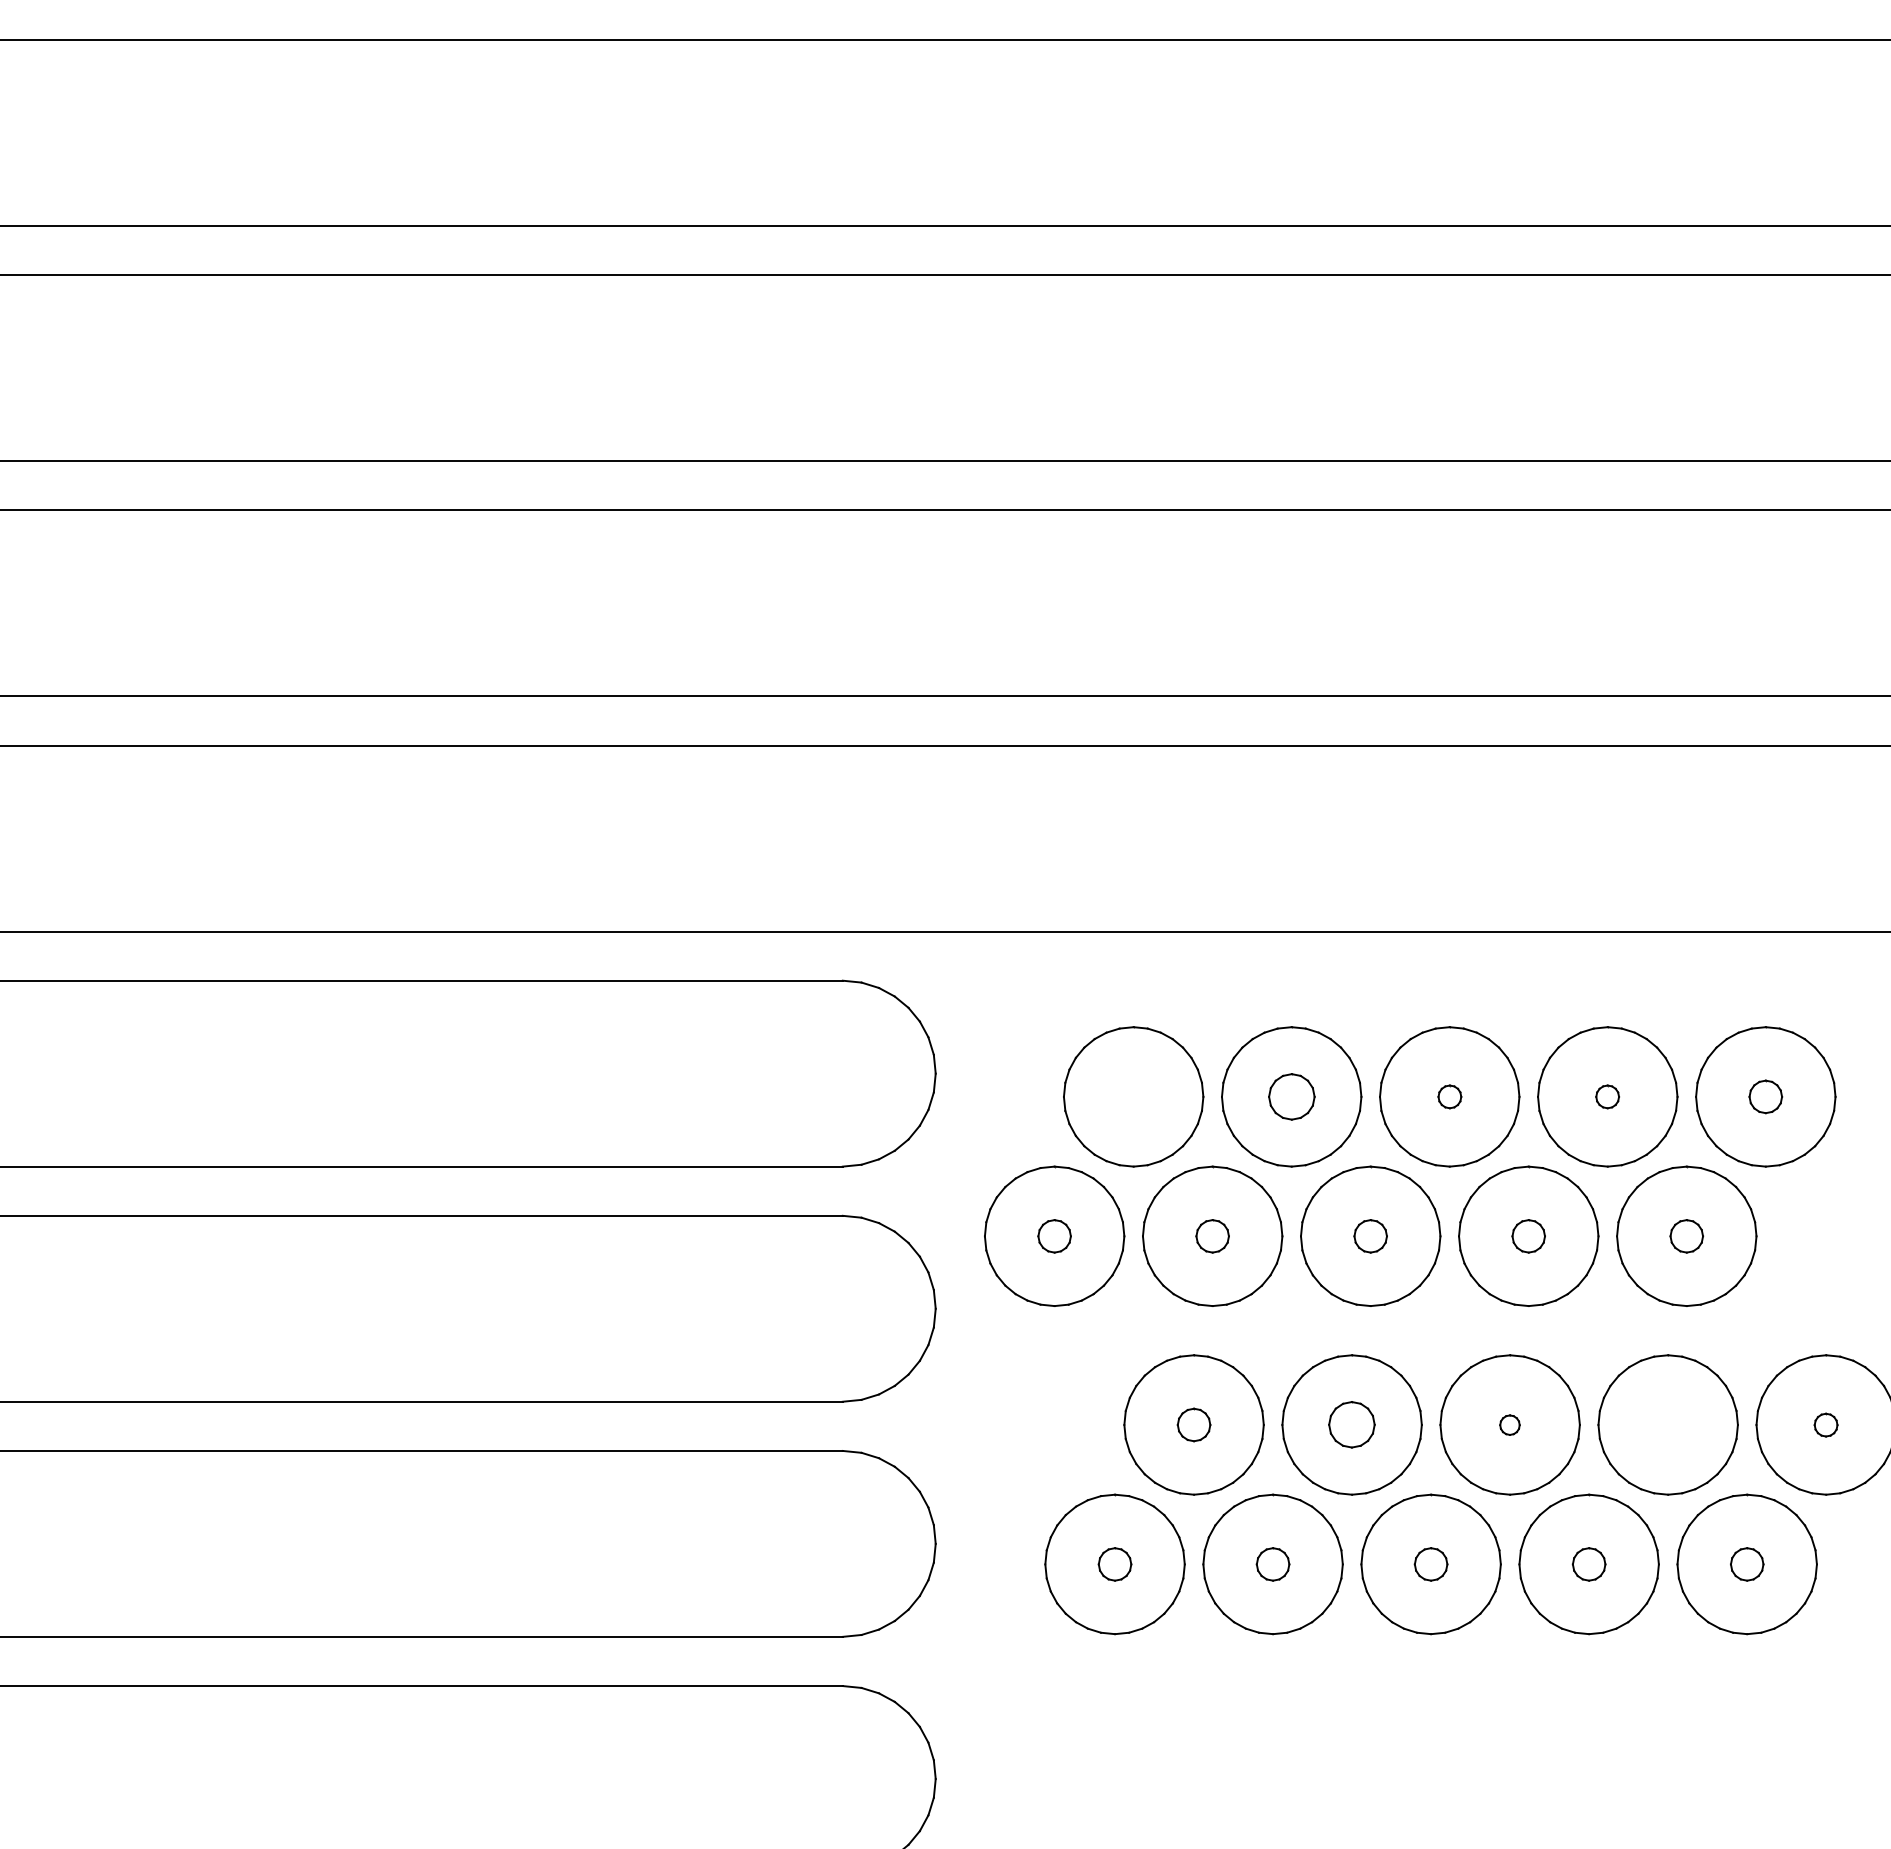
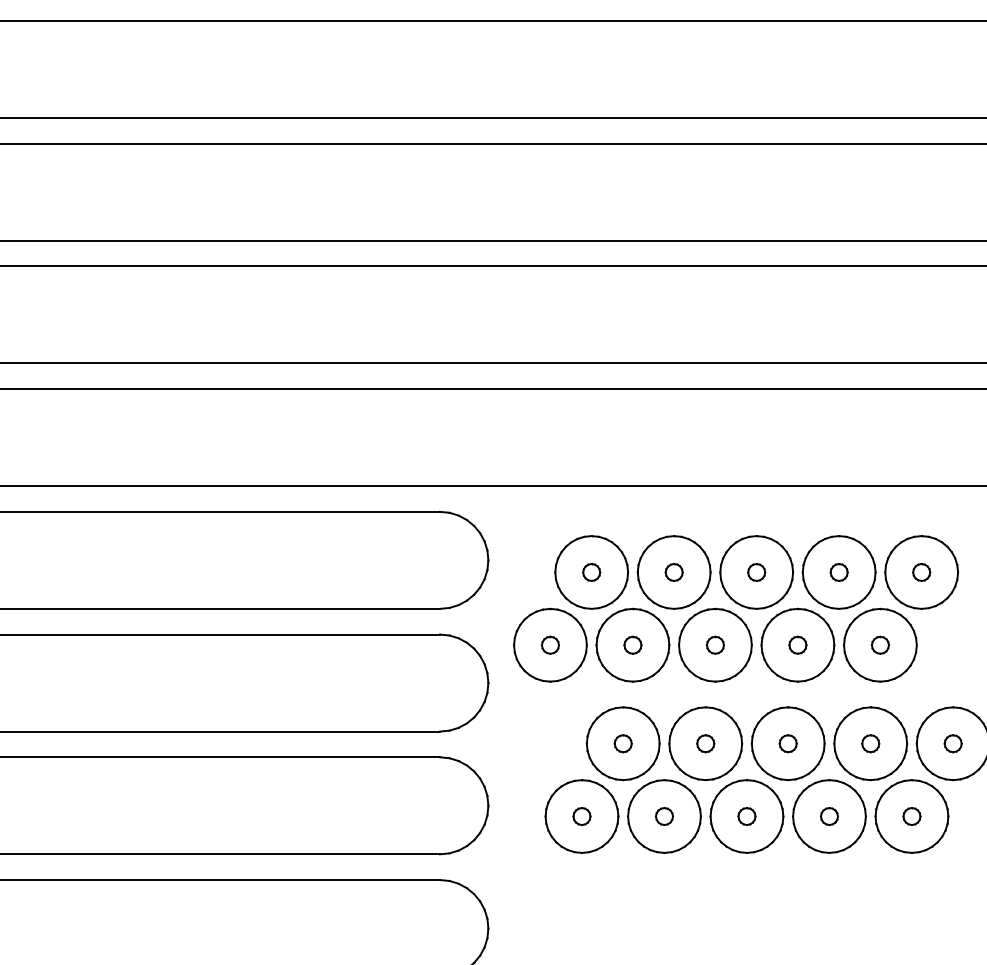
part: (1133, 1096) -> (591, 572), added
part: (1290, 1096) -> (673, 572), size x0.71
part: (1449, 1096) -> (756, 572), size x1.43
part: (1606, 1096) -> (838, 572), size x1.43
part: (1351, 1424) -> (705, 743), size x0.71
part: (1508, 1424) -> (787, 743), size x1.67
part: (1667, 1424) -> (870, 743), added
part: (1824, 1424) -> (952, 743), size x1.43

